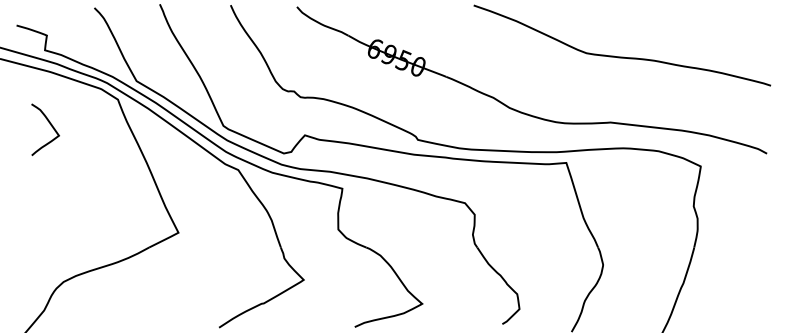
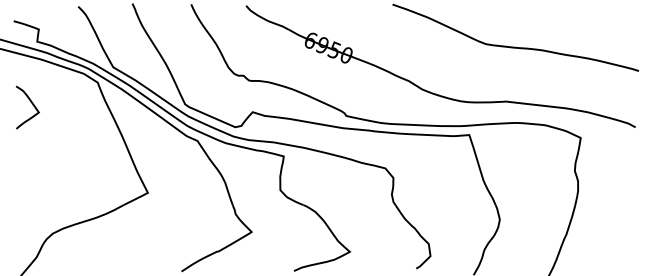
curve: (51, 127) -> (32, 105), moved

